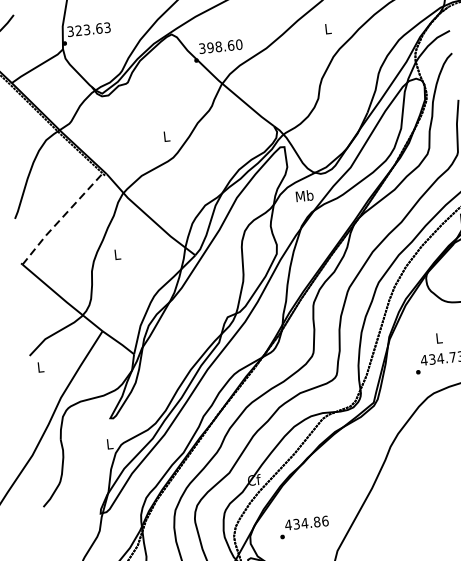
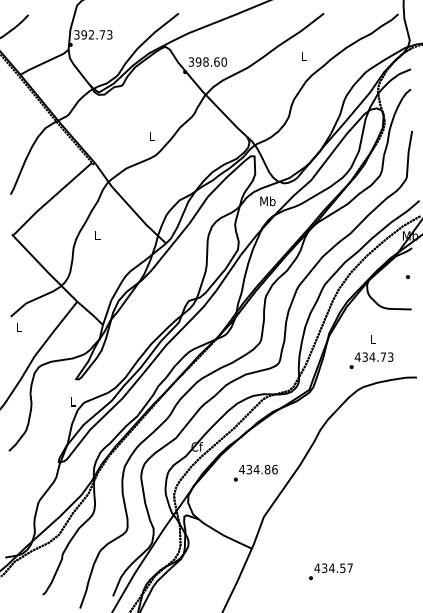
text: (89, 29) -> (93, 34), 323.63 -> 392.73
line: (61, 218) -> (51, 198), dashed -> solid
text: (303, 526) -> (255, 472), moved

